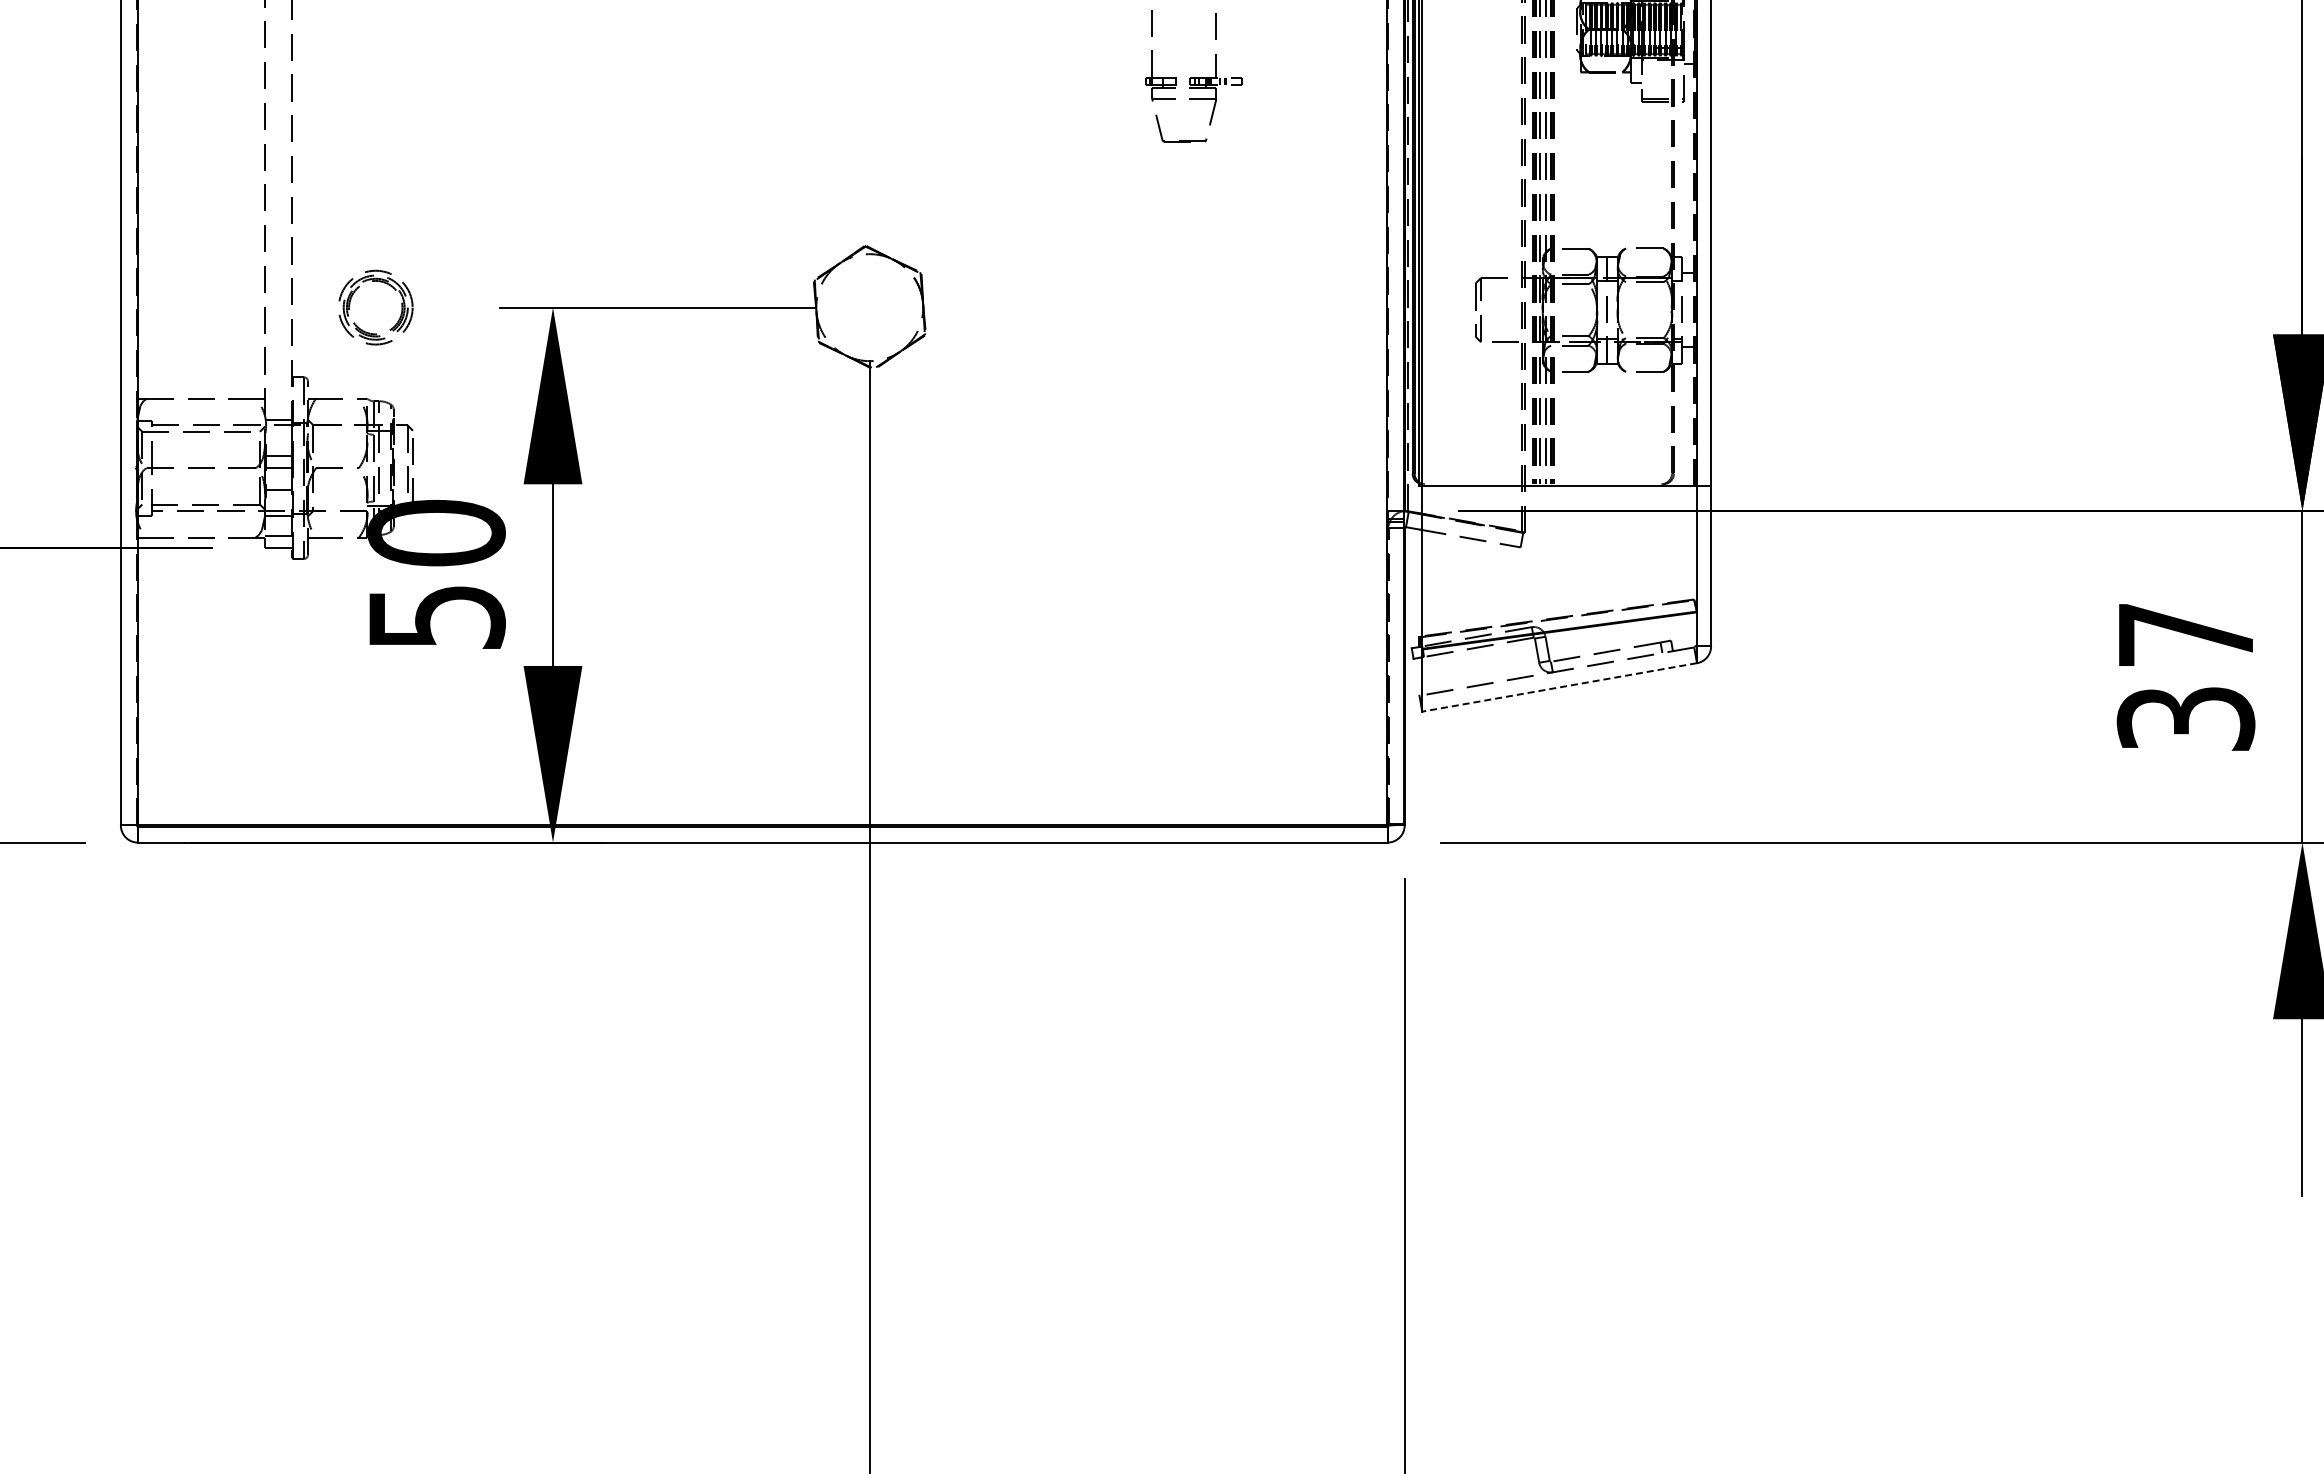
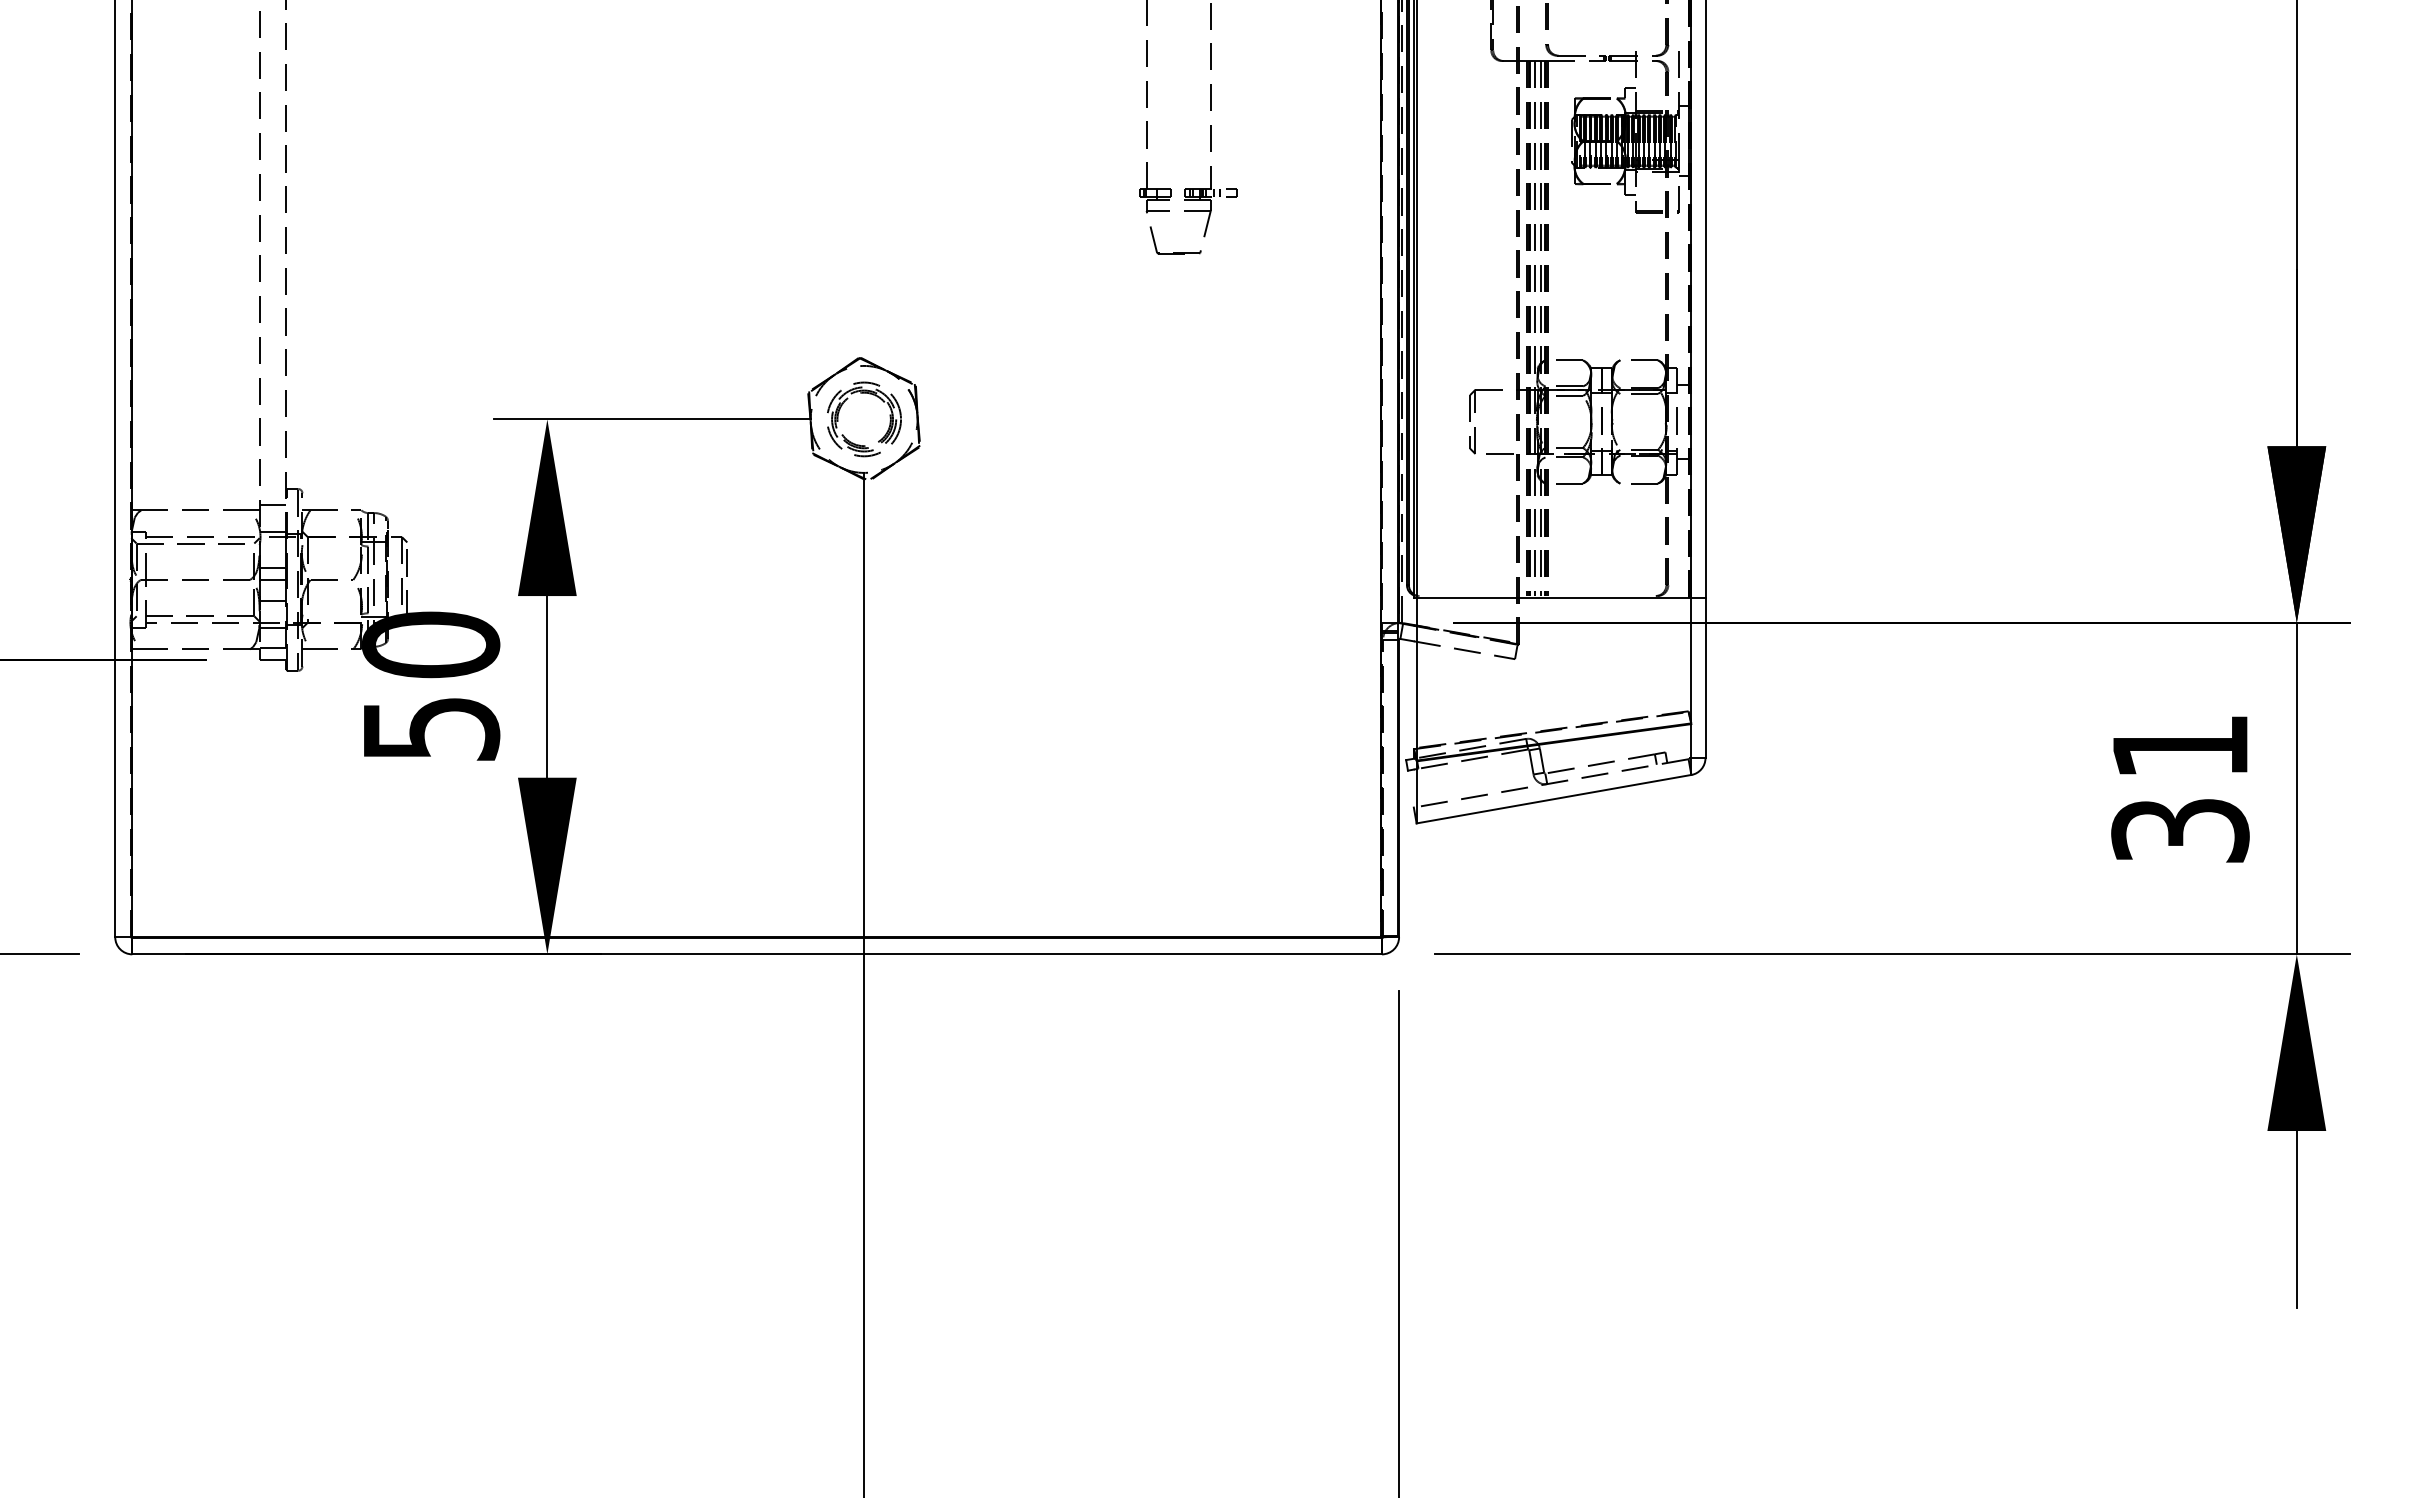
part: (401, 305) -> (889, 417), moved
line: (278, 393) -> (272, 505), added
text: (2186, 634) -> (2180, 746), 37 -> 31
line: (1559, 687) -> (1553, 799), dashed -> solid

